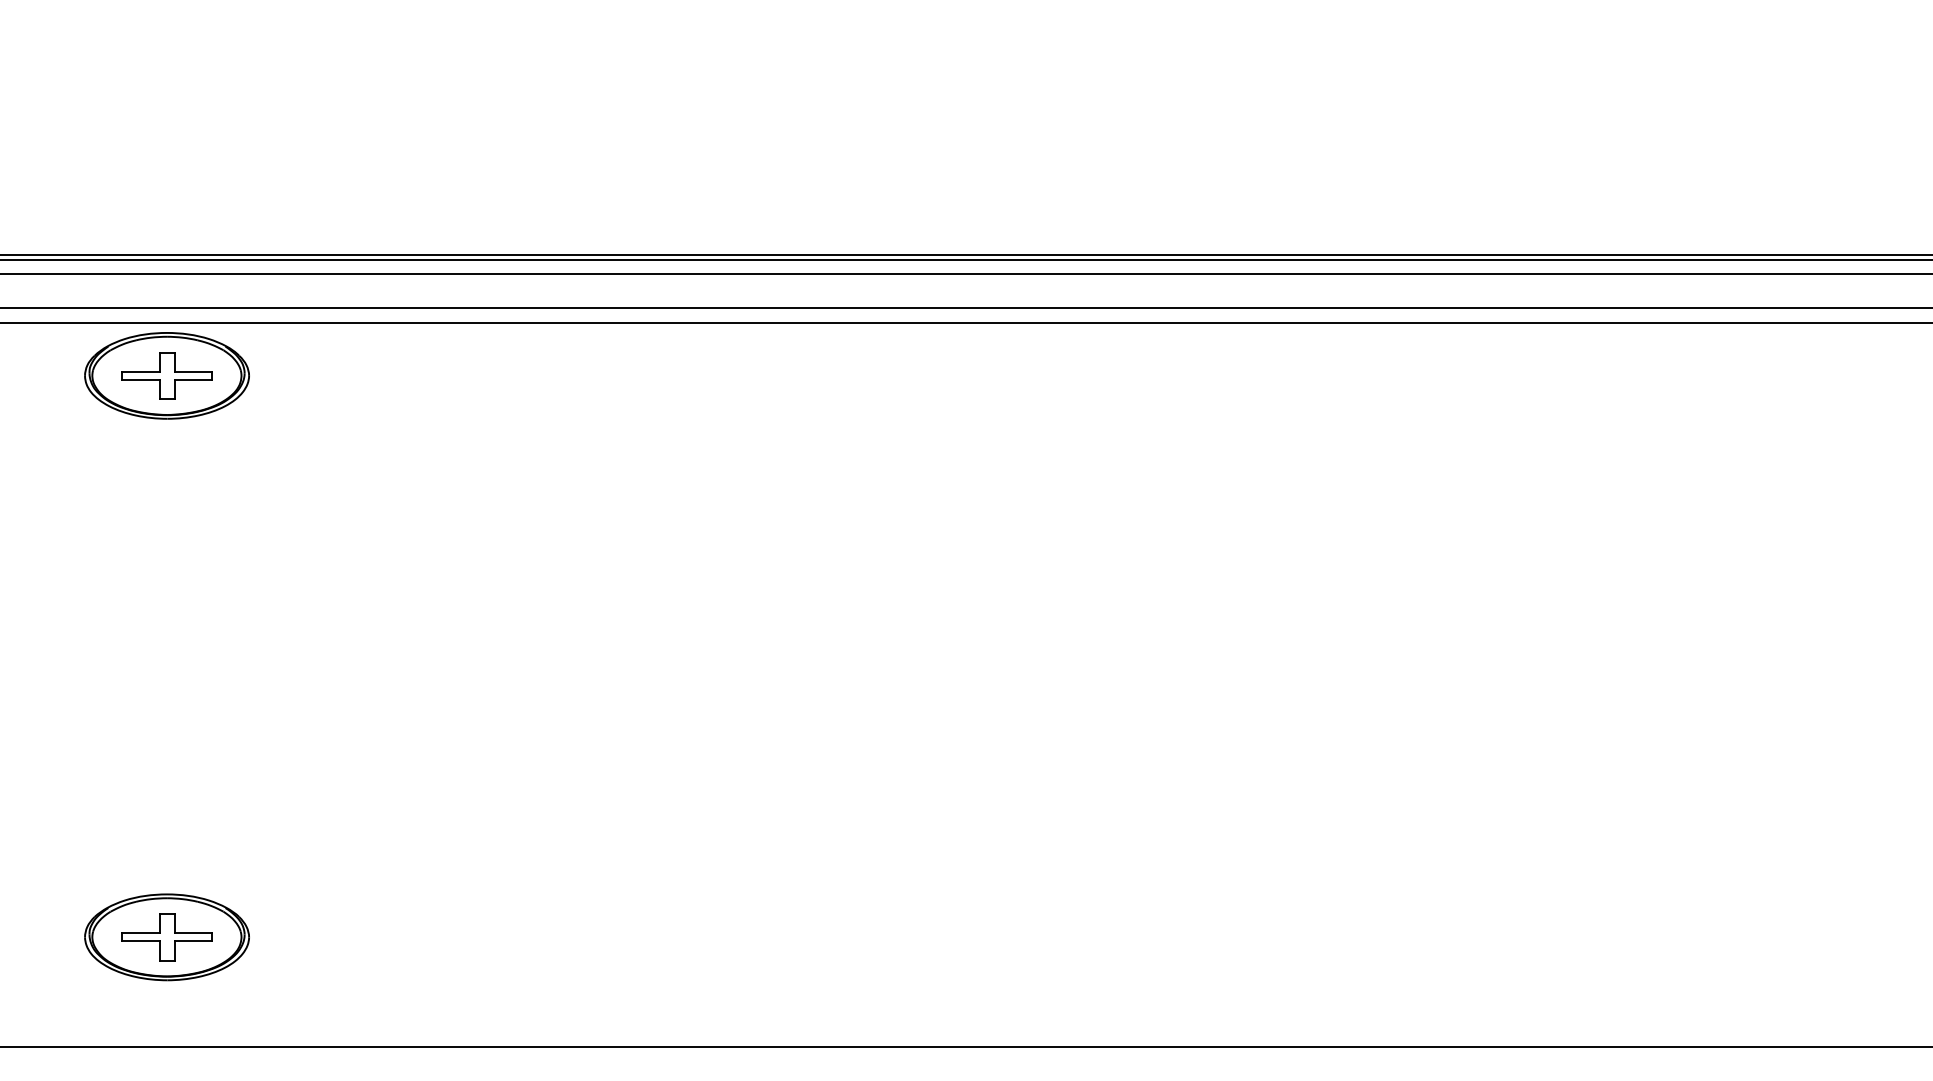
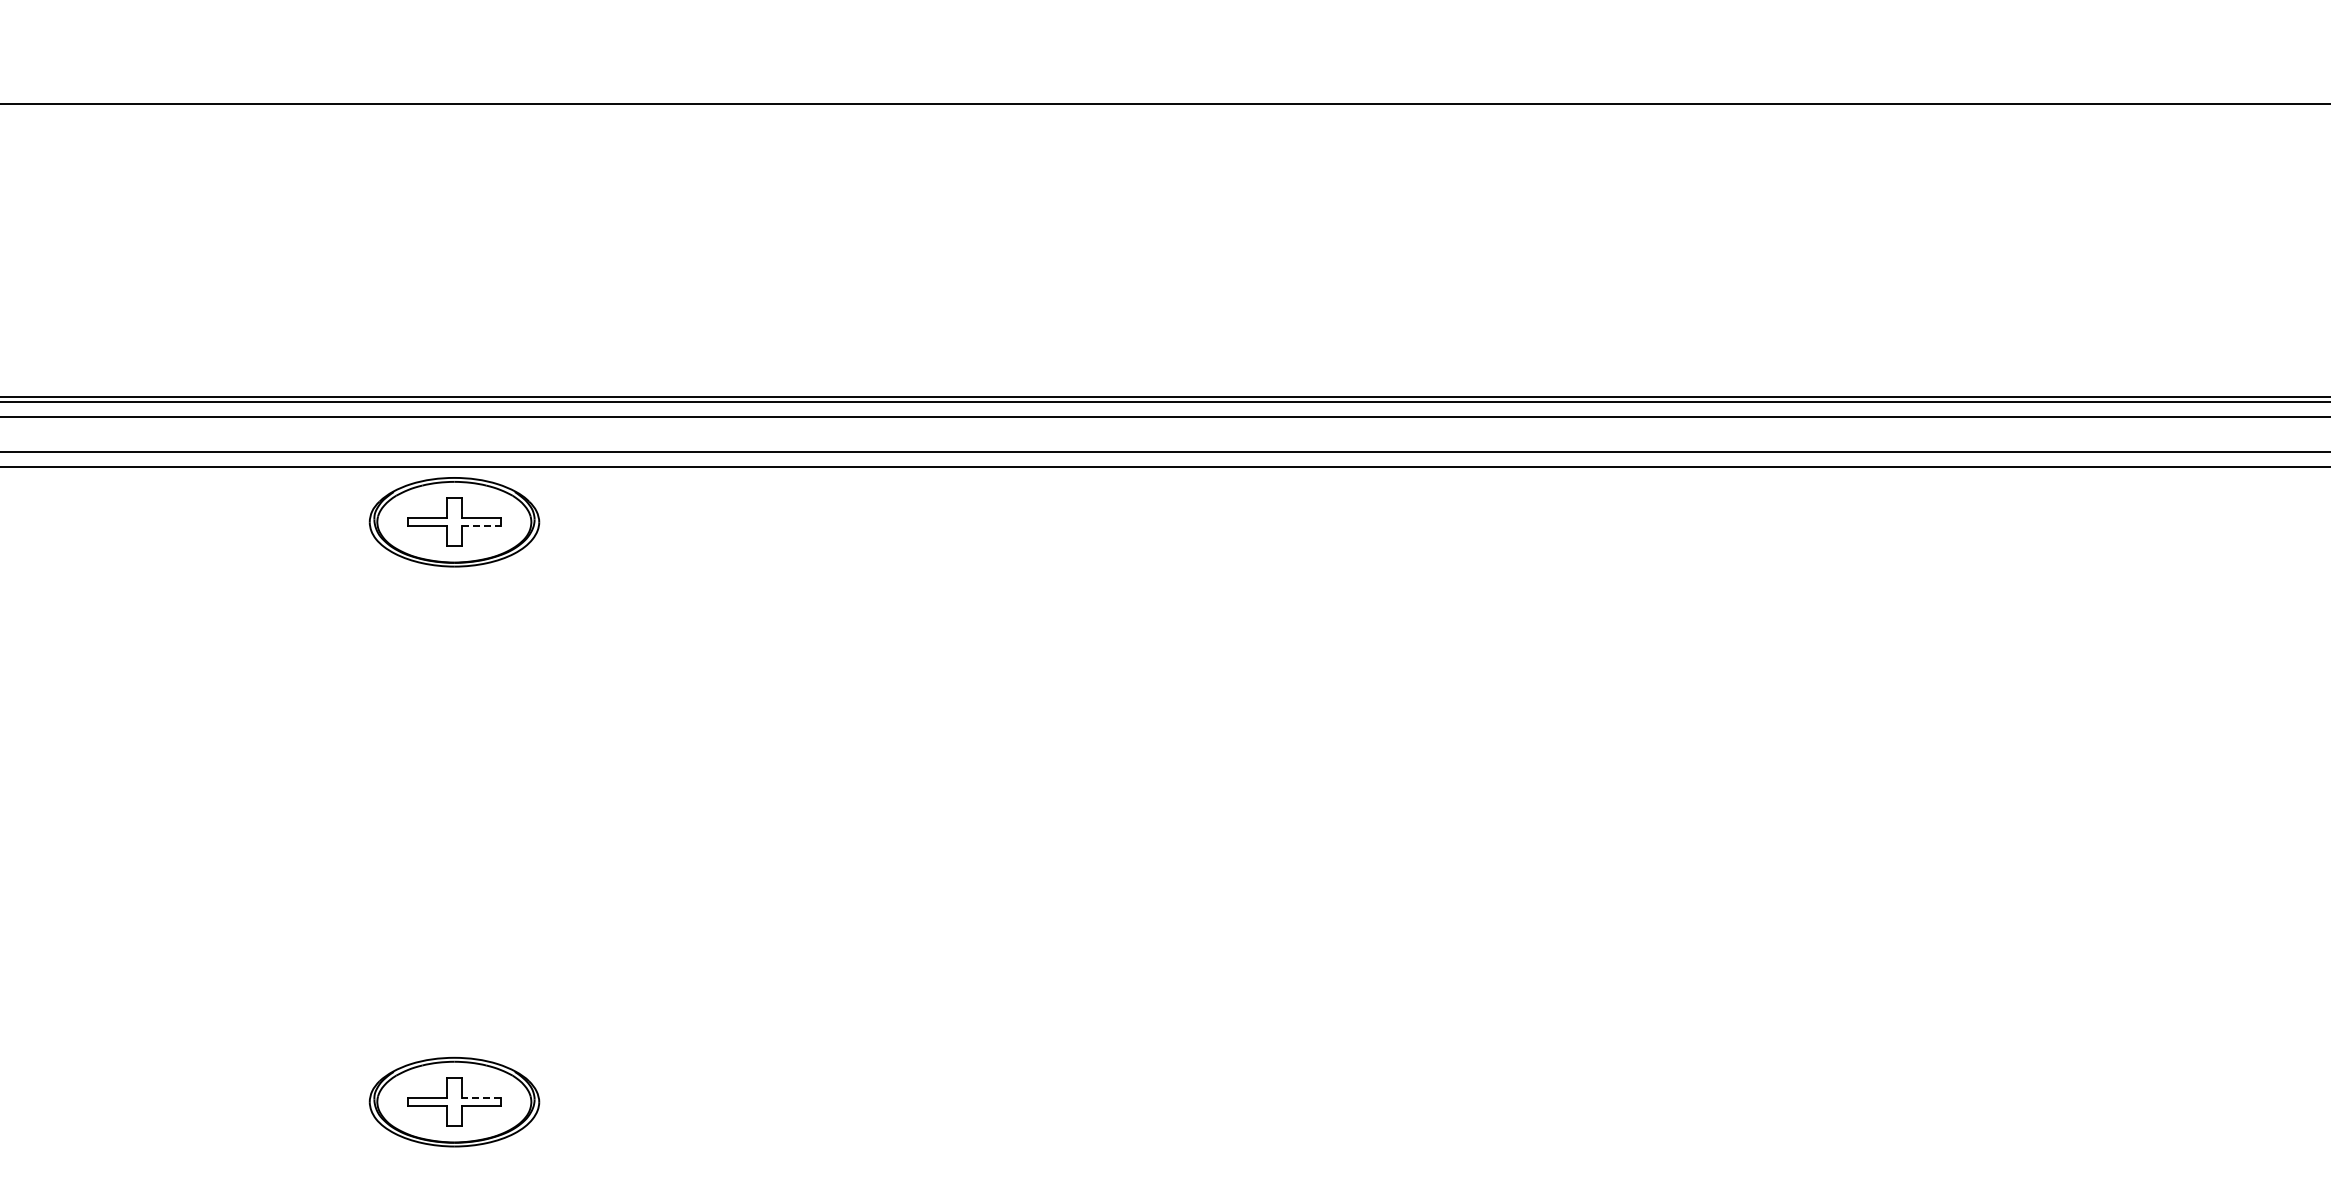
line: (193, 379) -> (481, 526), solid -> dashed
line: (192, 933) -> (480, 1098), solid -> dashed

